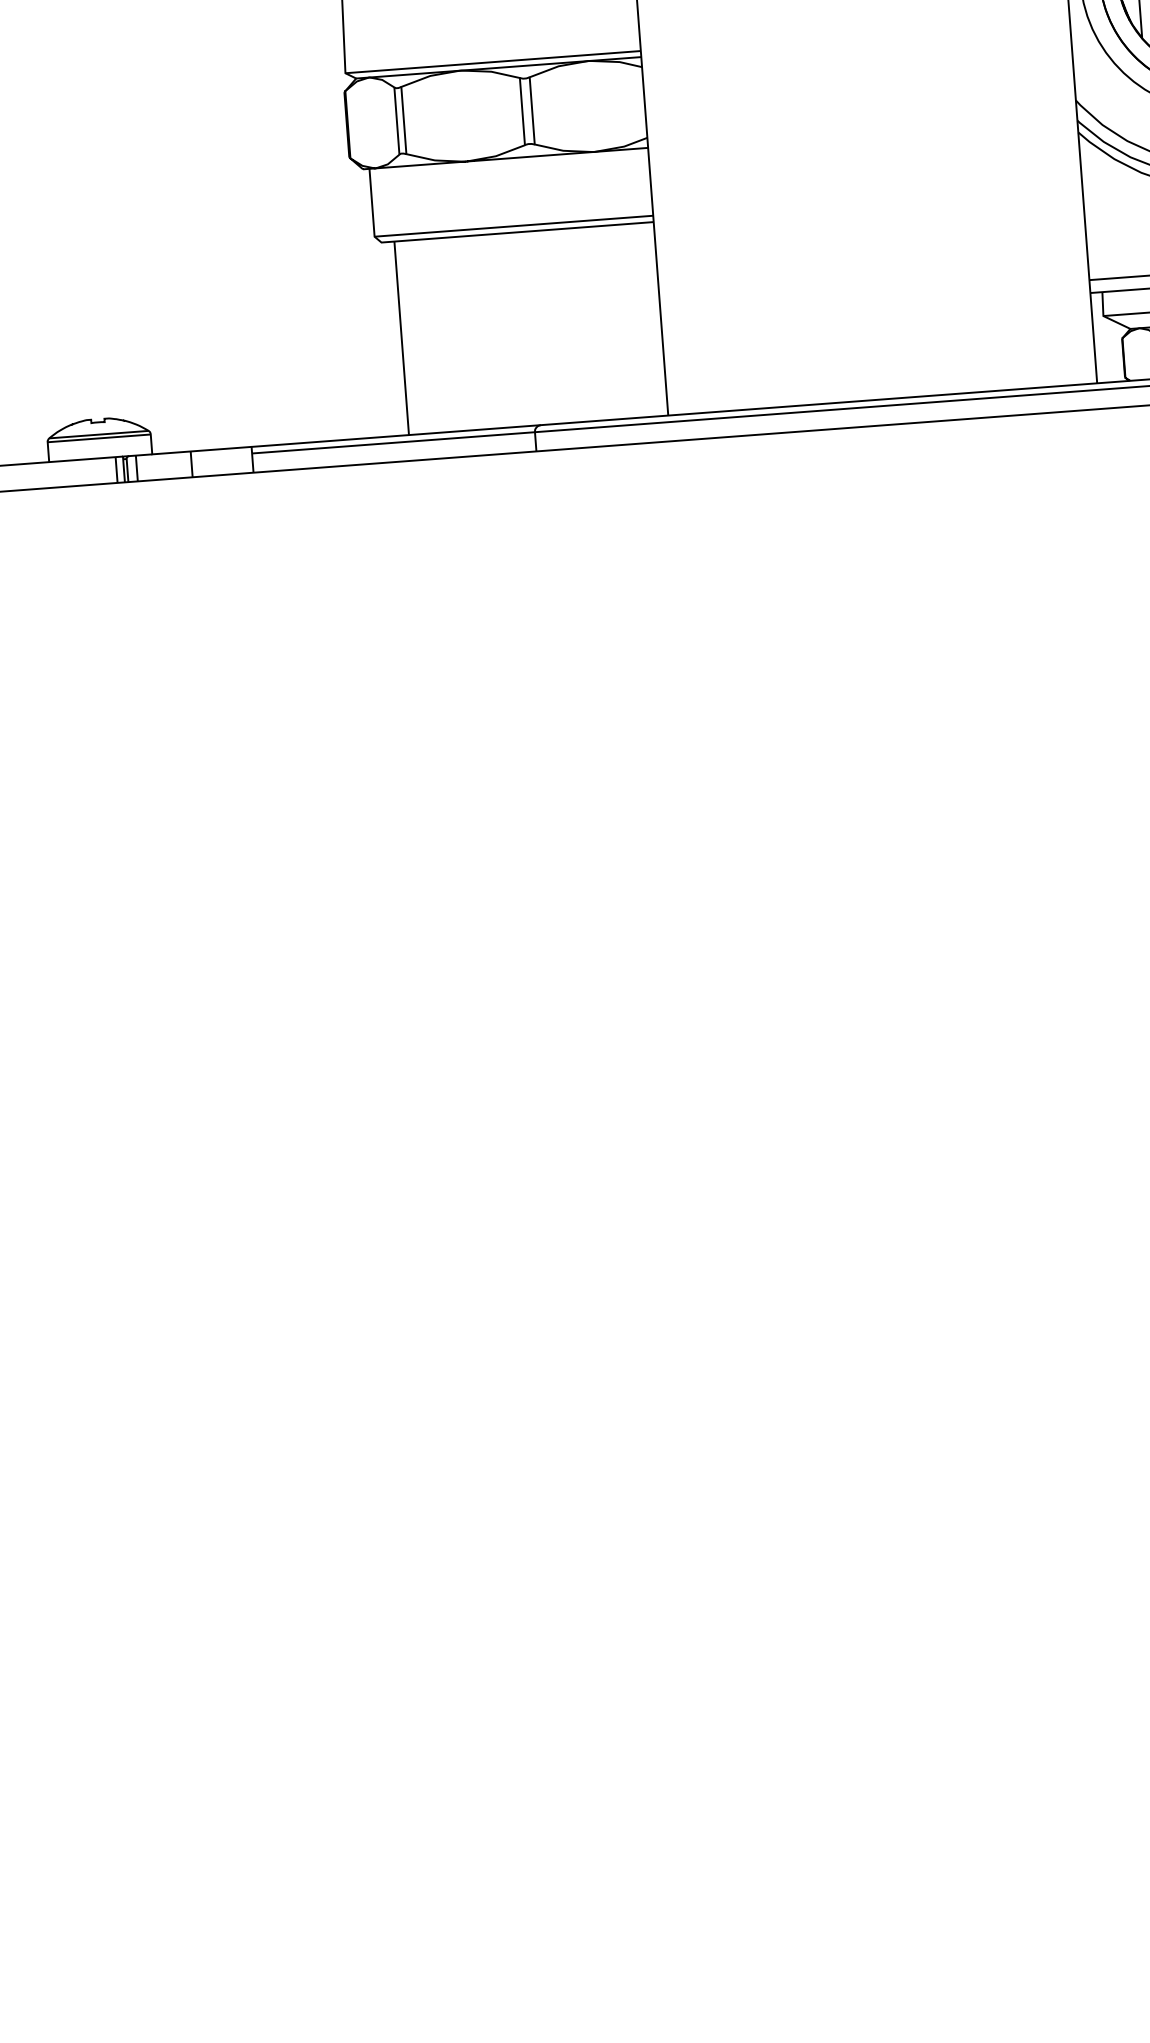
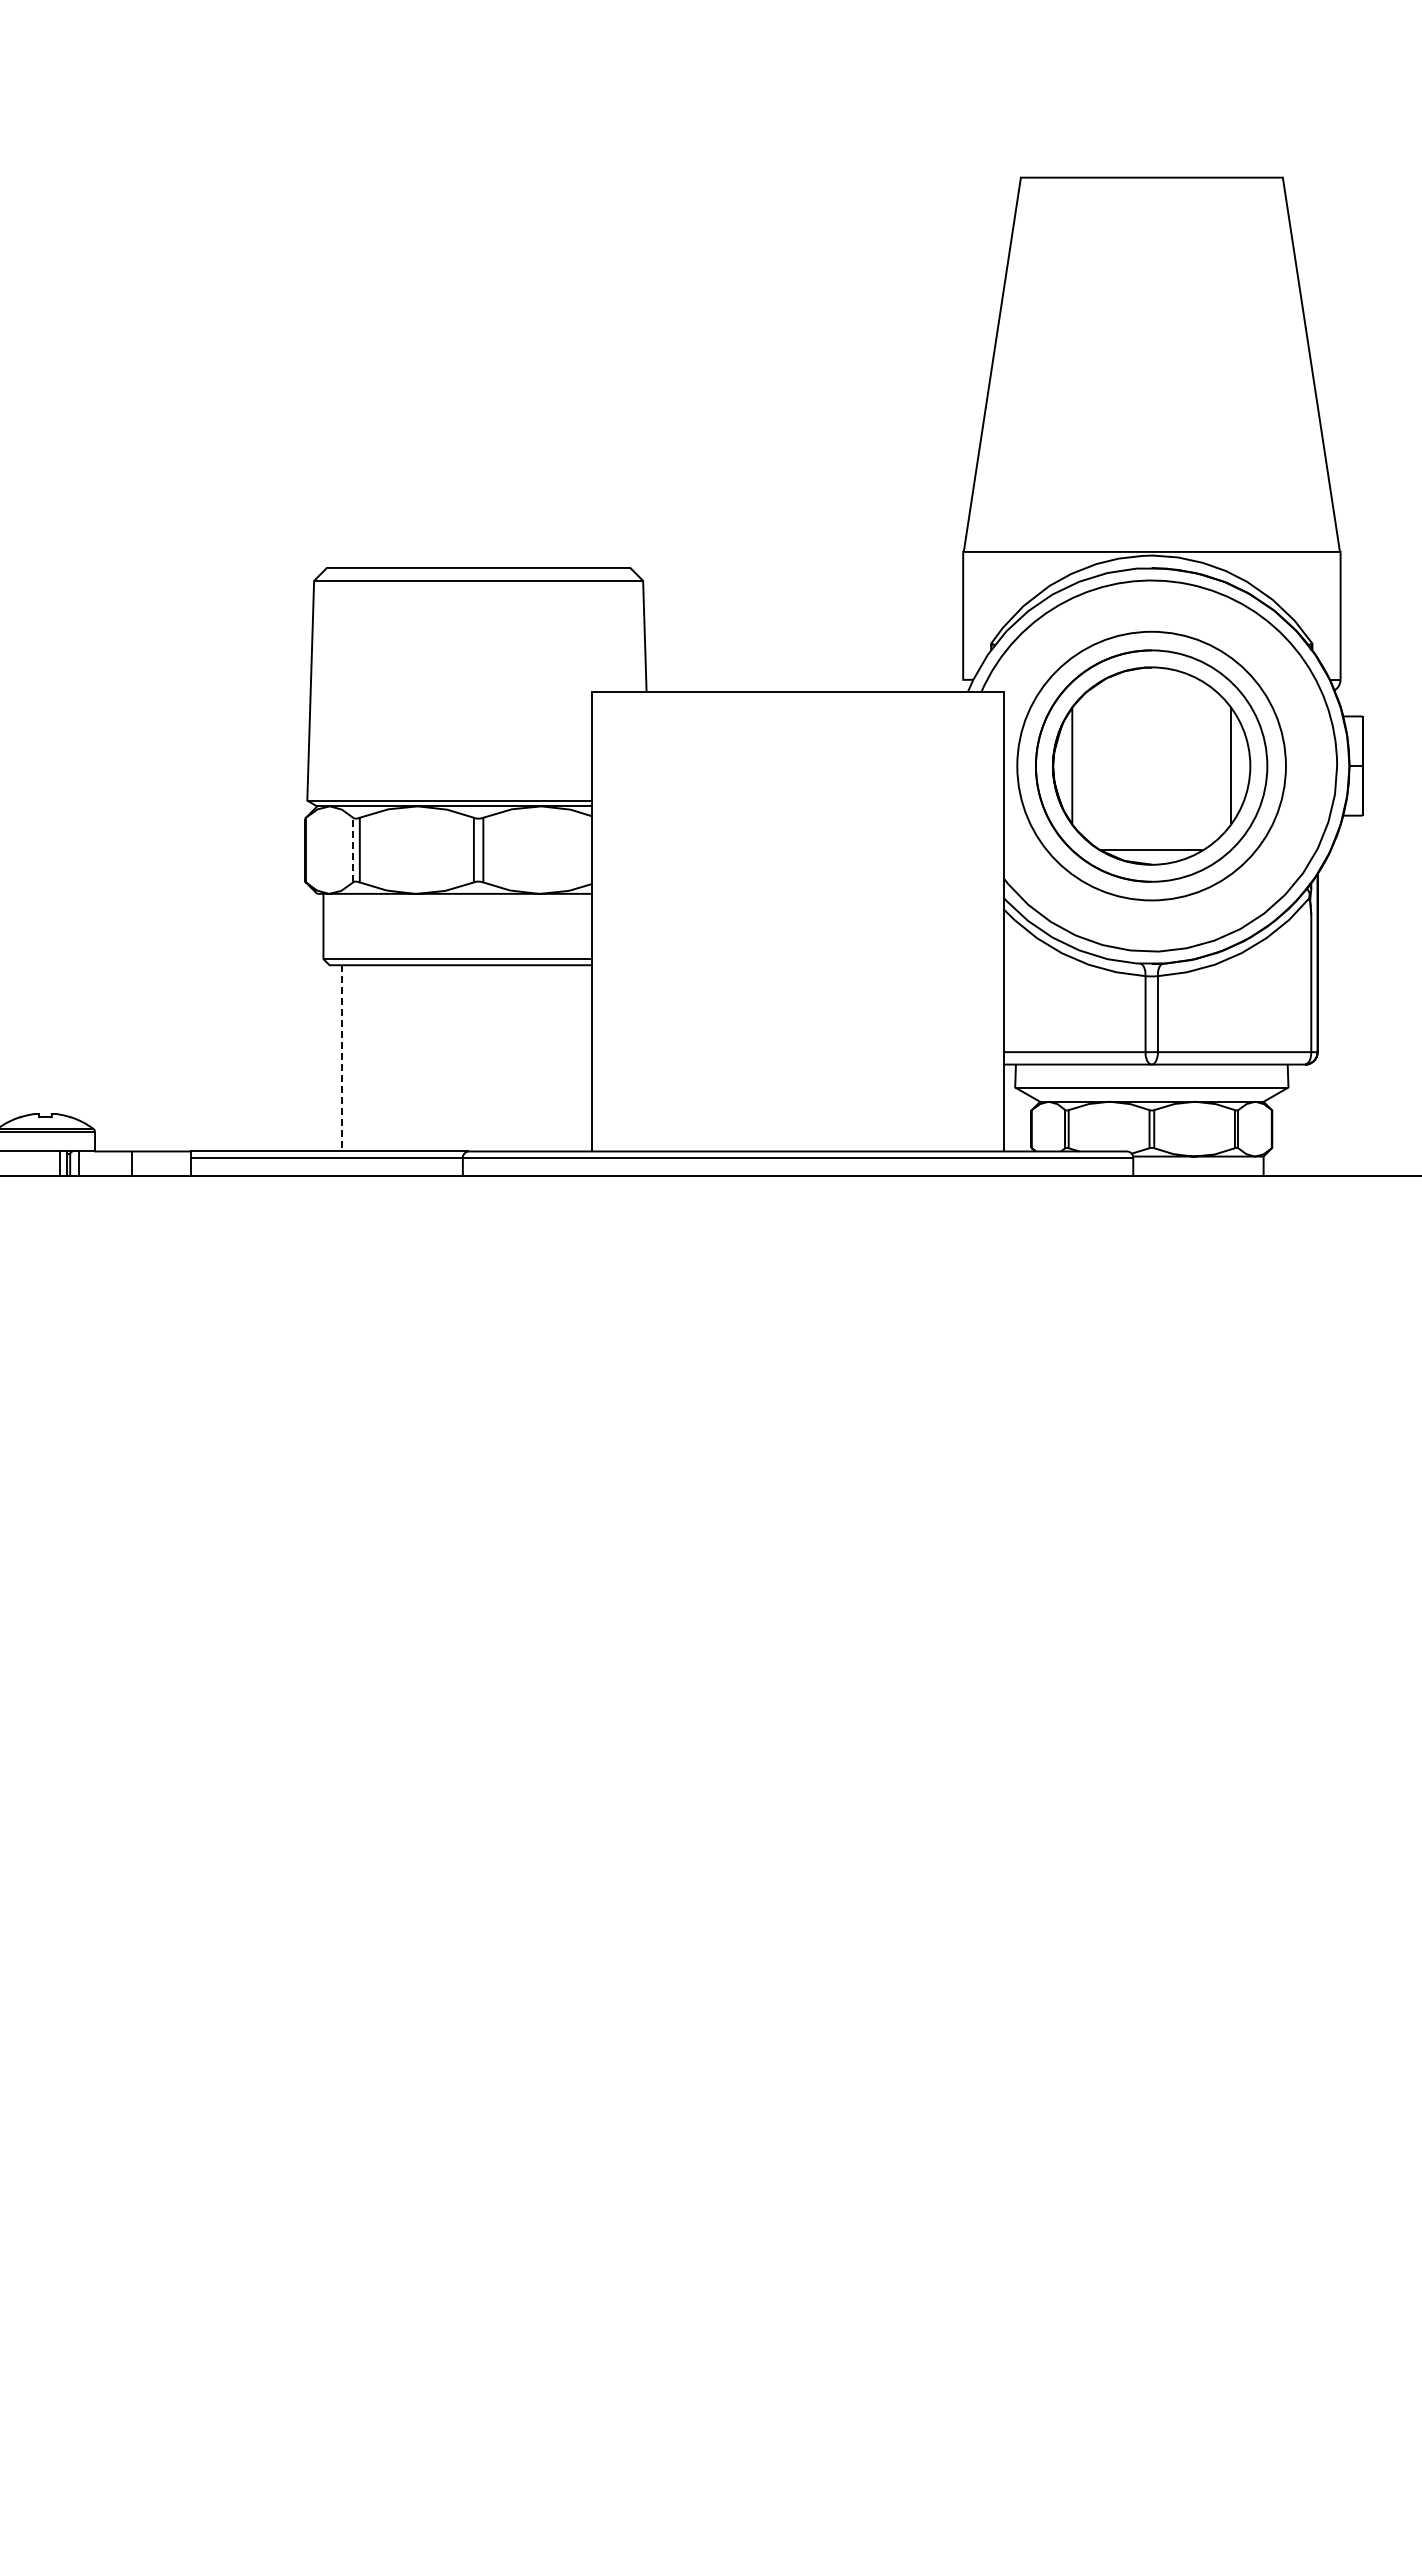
line: (397, 120) -> (353, 849), solid -> dashed
line: (402, 338) -> (342, 1058), solid -> dashed

